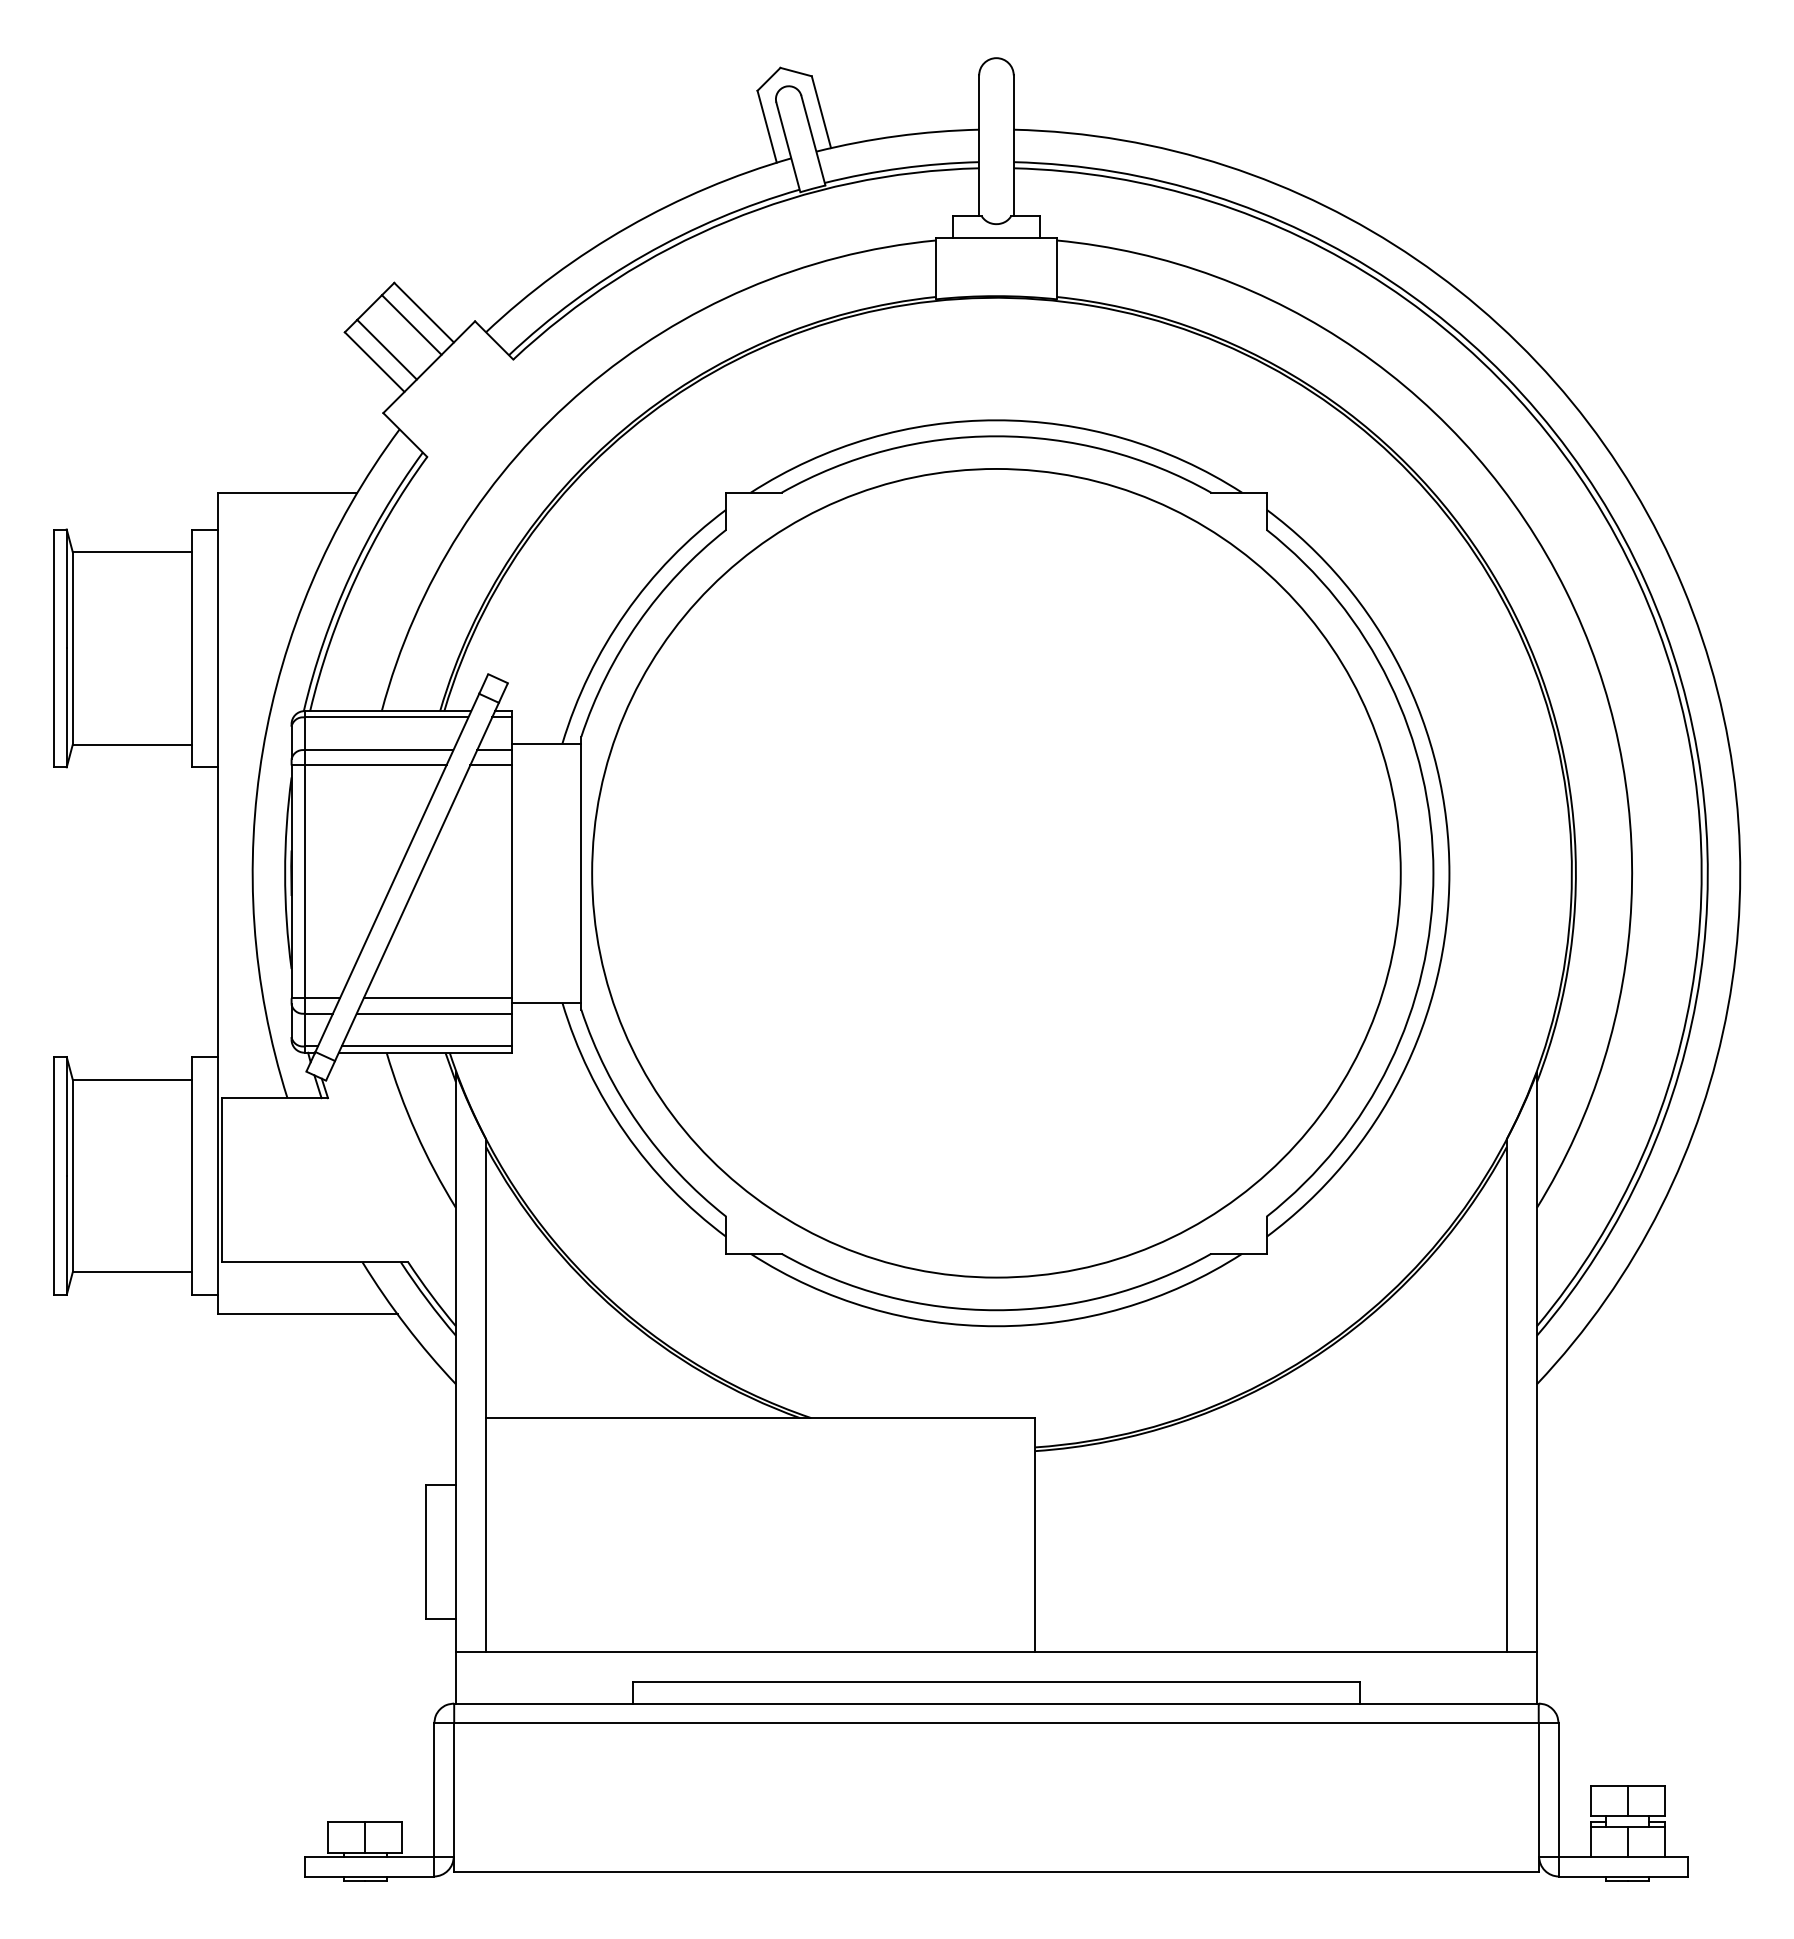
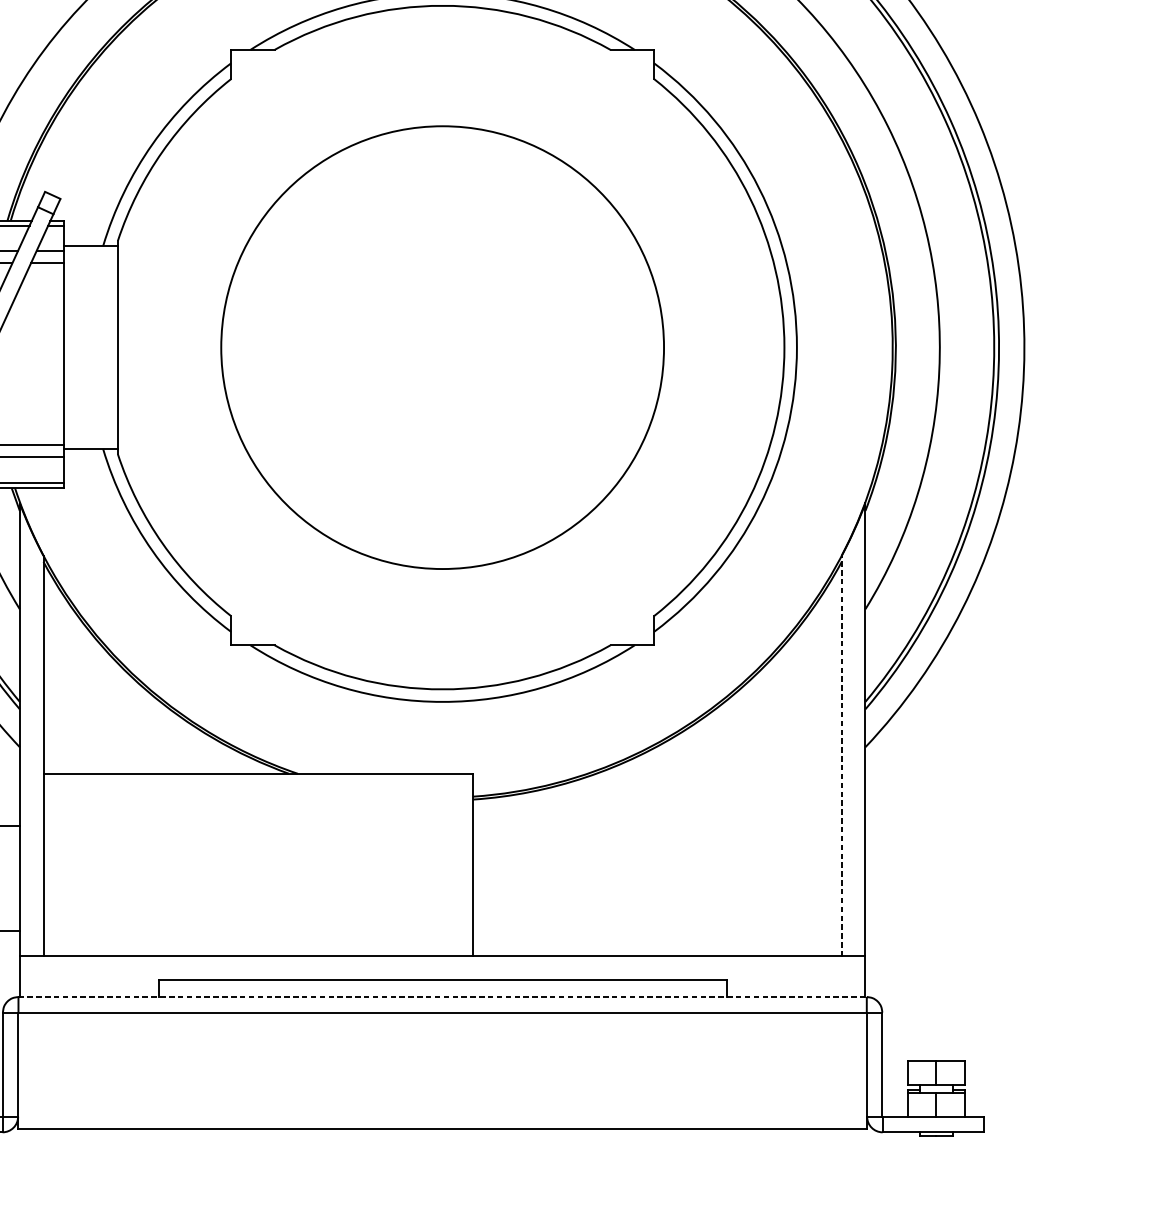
circle: (996, 873) -> (442, 347), size x0.7
line: (1506, 1395) -> (841, 756), solid -> dashed
line: (996, 1703) -> (442, 996), solid -> dashed

